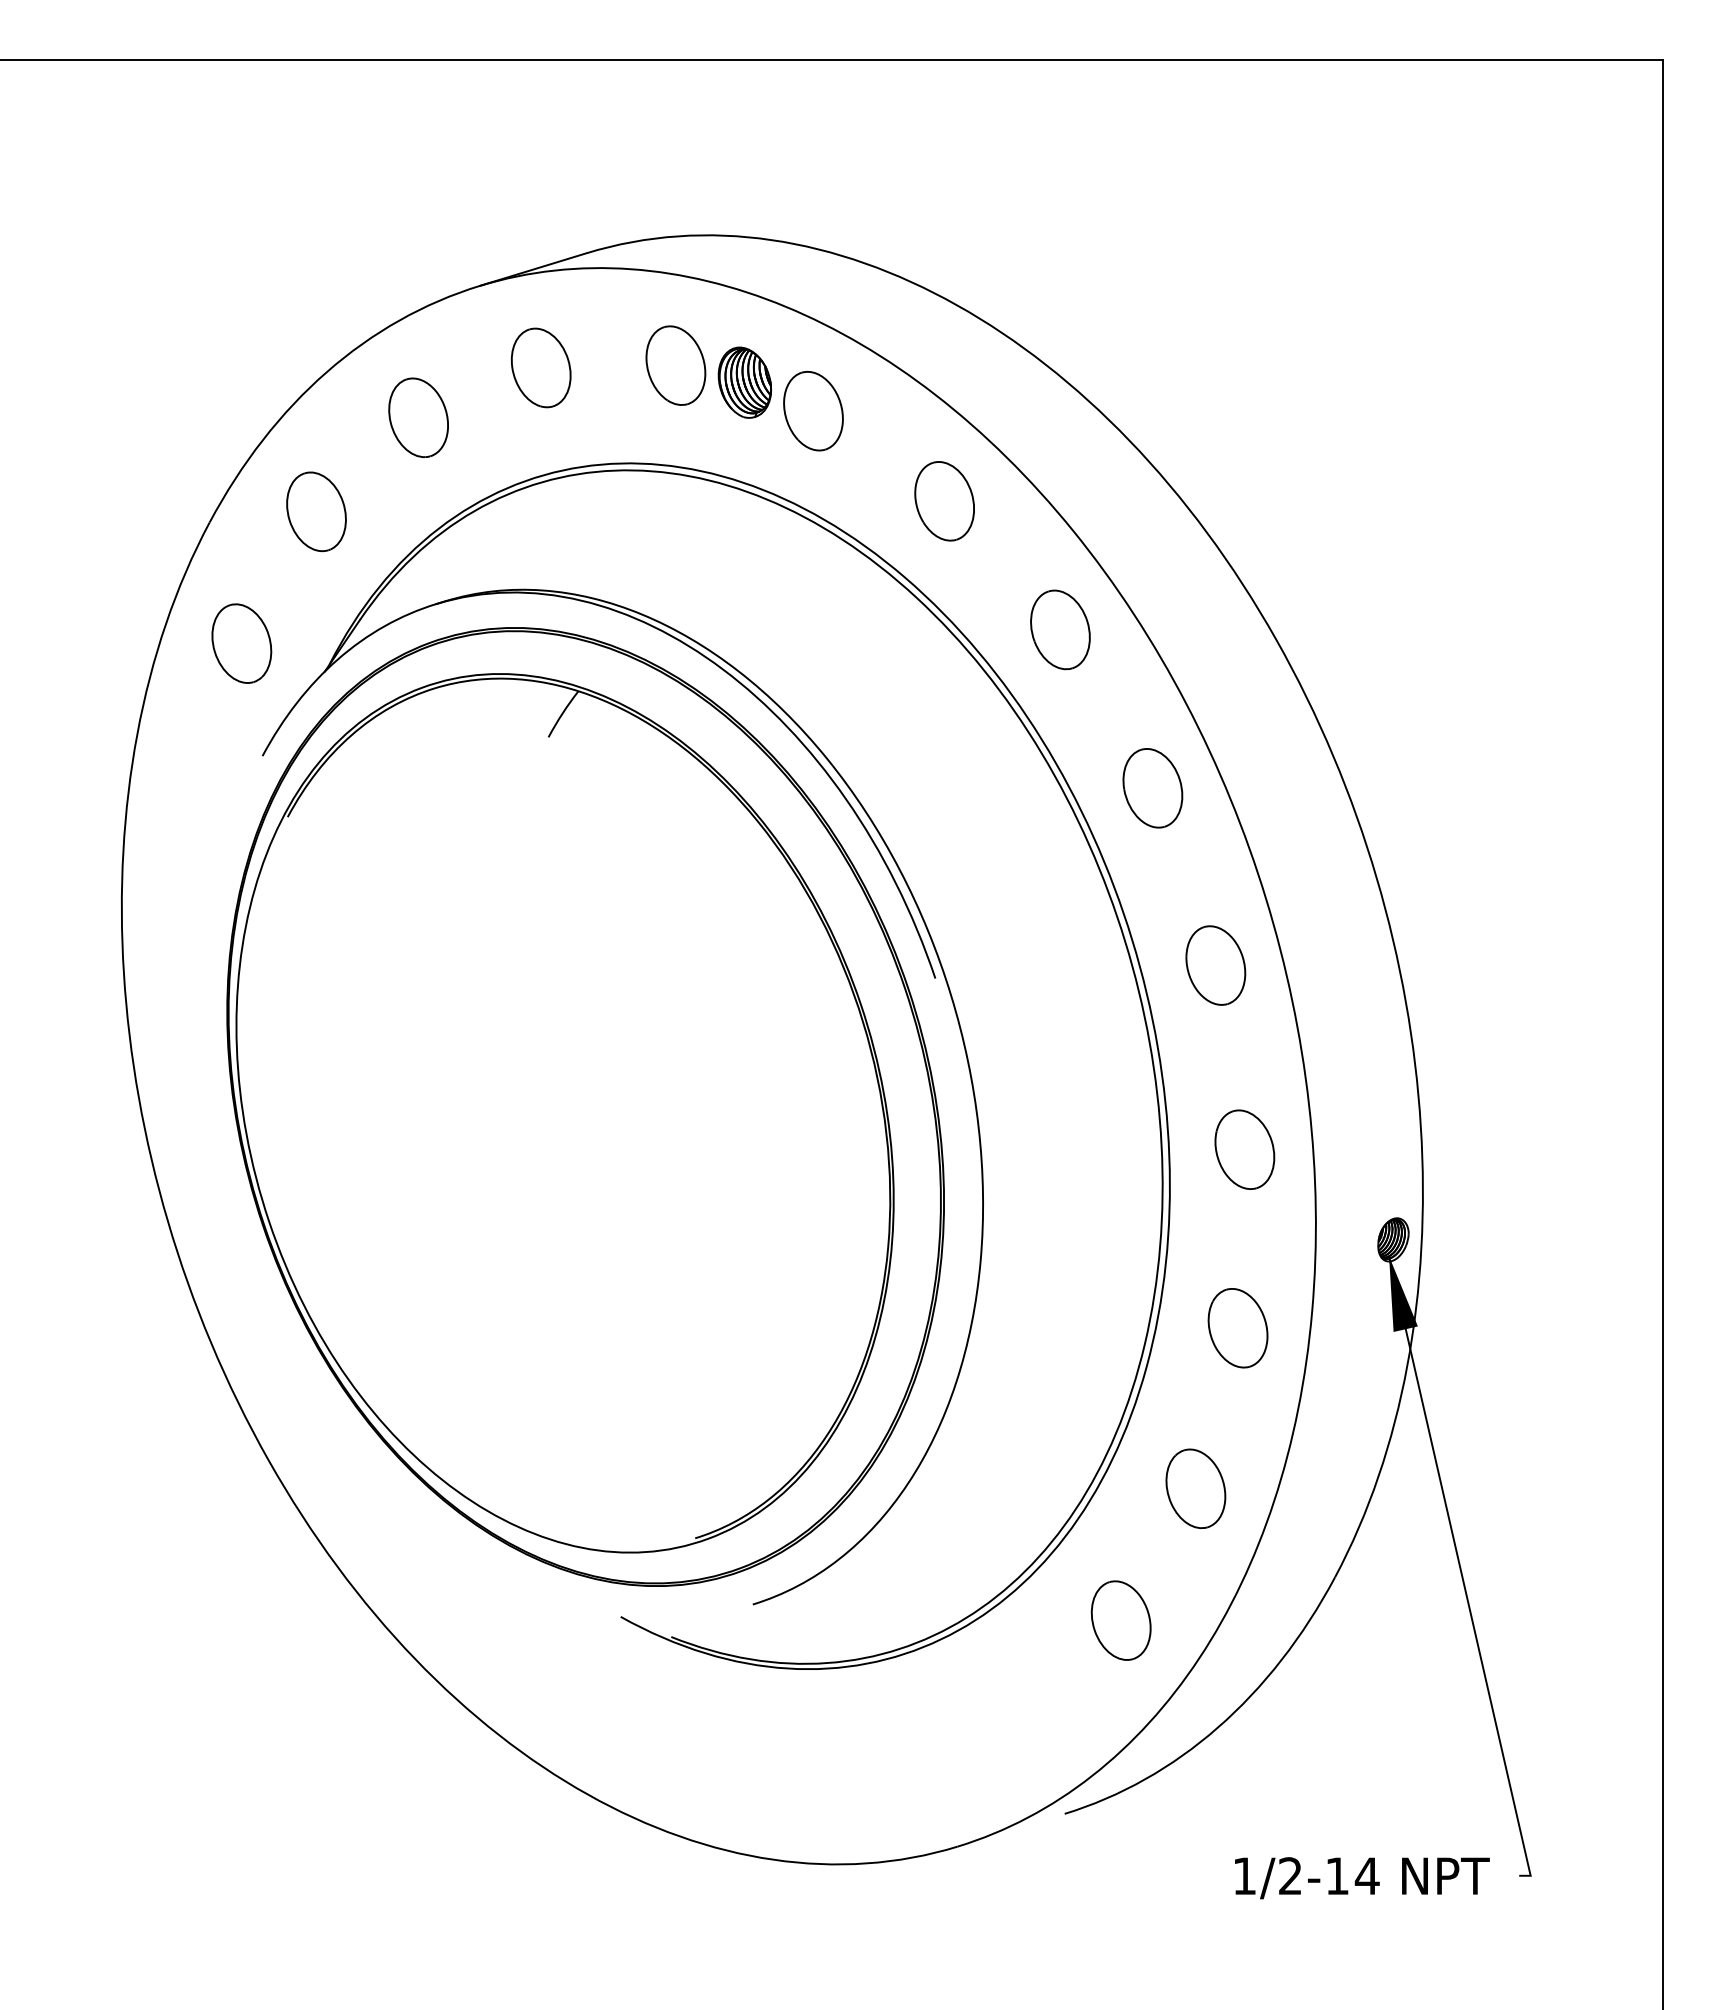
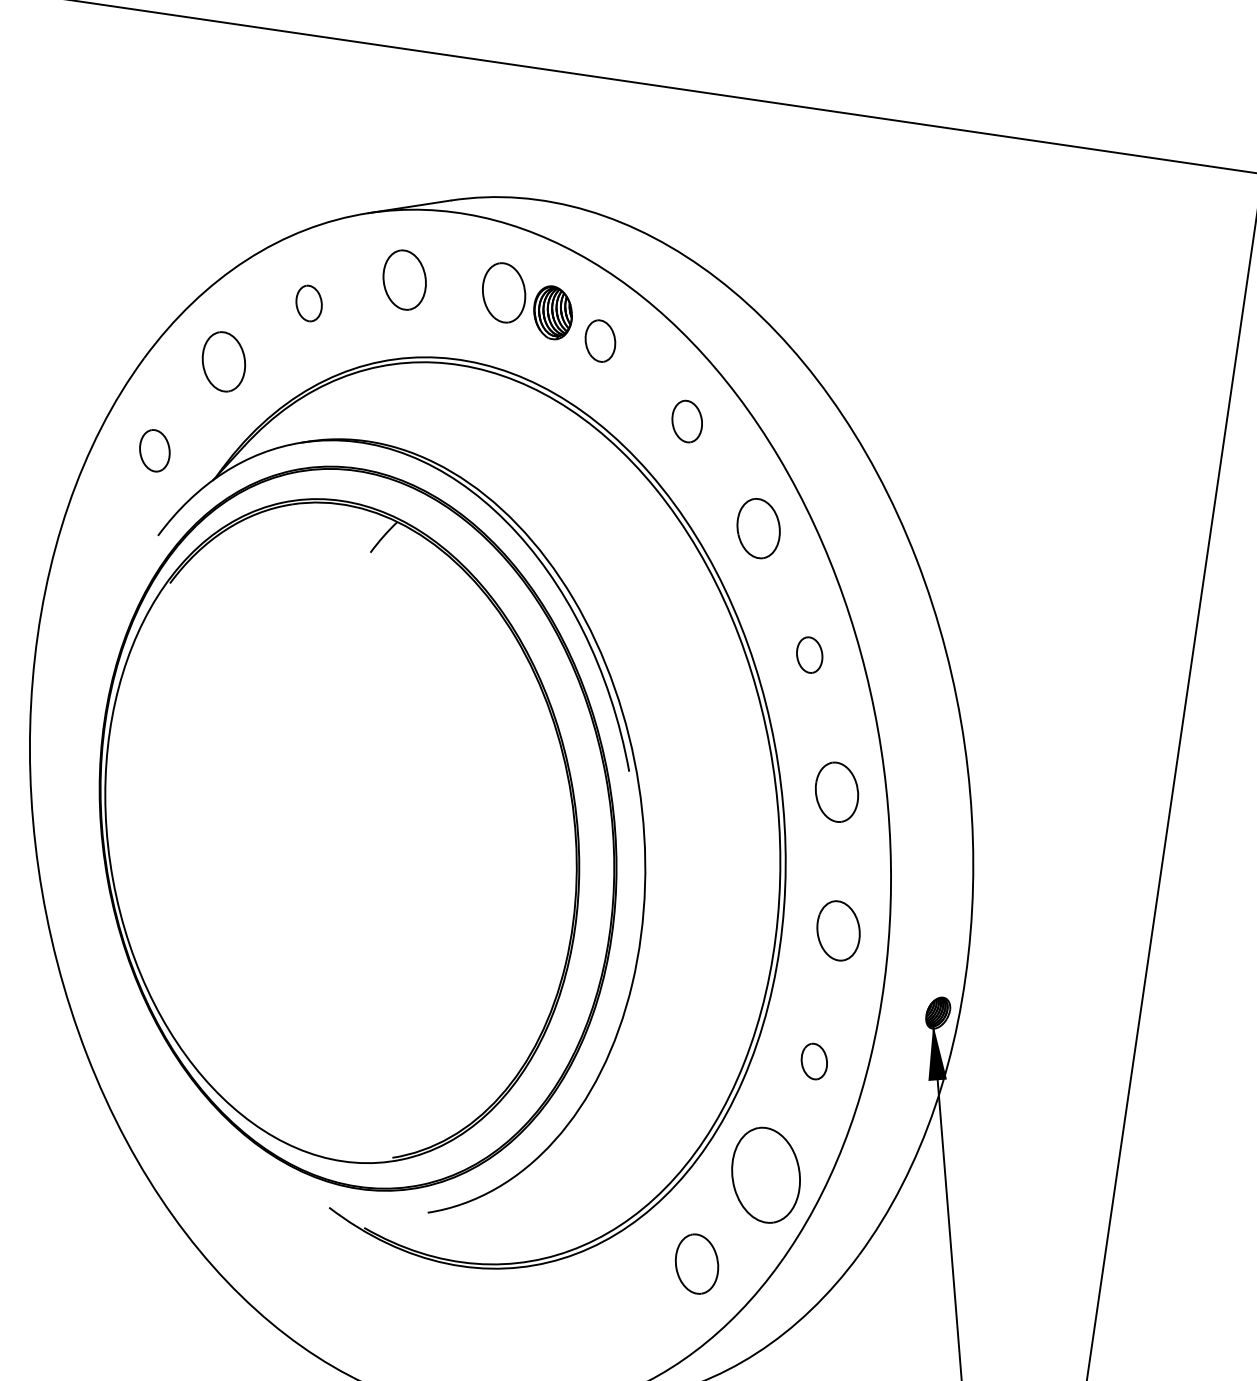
part: (813, 410) -> (600, 340), size x0.7
part: (418, 417) -> (309, 303), size x0.6
part: (944, 501) -> (687, 421), size x0.7
part: (241, 643) -> (154, 450), size x0.7
part: (1152, 788) -> (809, 655), size x0.6
part: (1237, 1328) -> (813, 1061), size x0.6
part: (1195, 1488) -> (765, 1174), size x1.6

